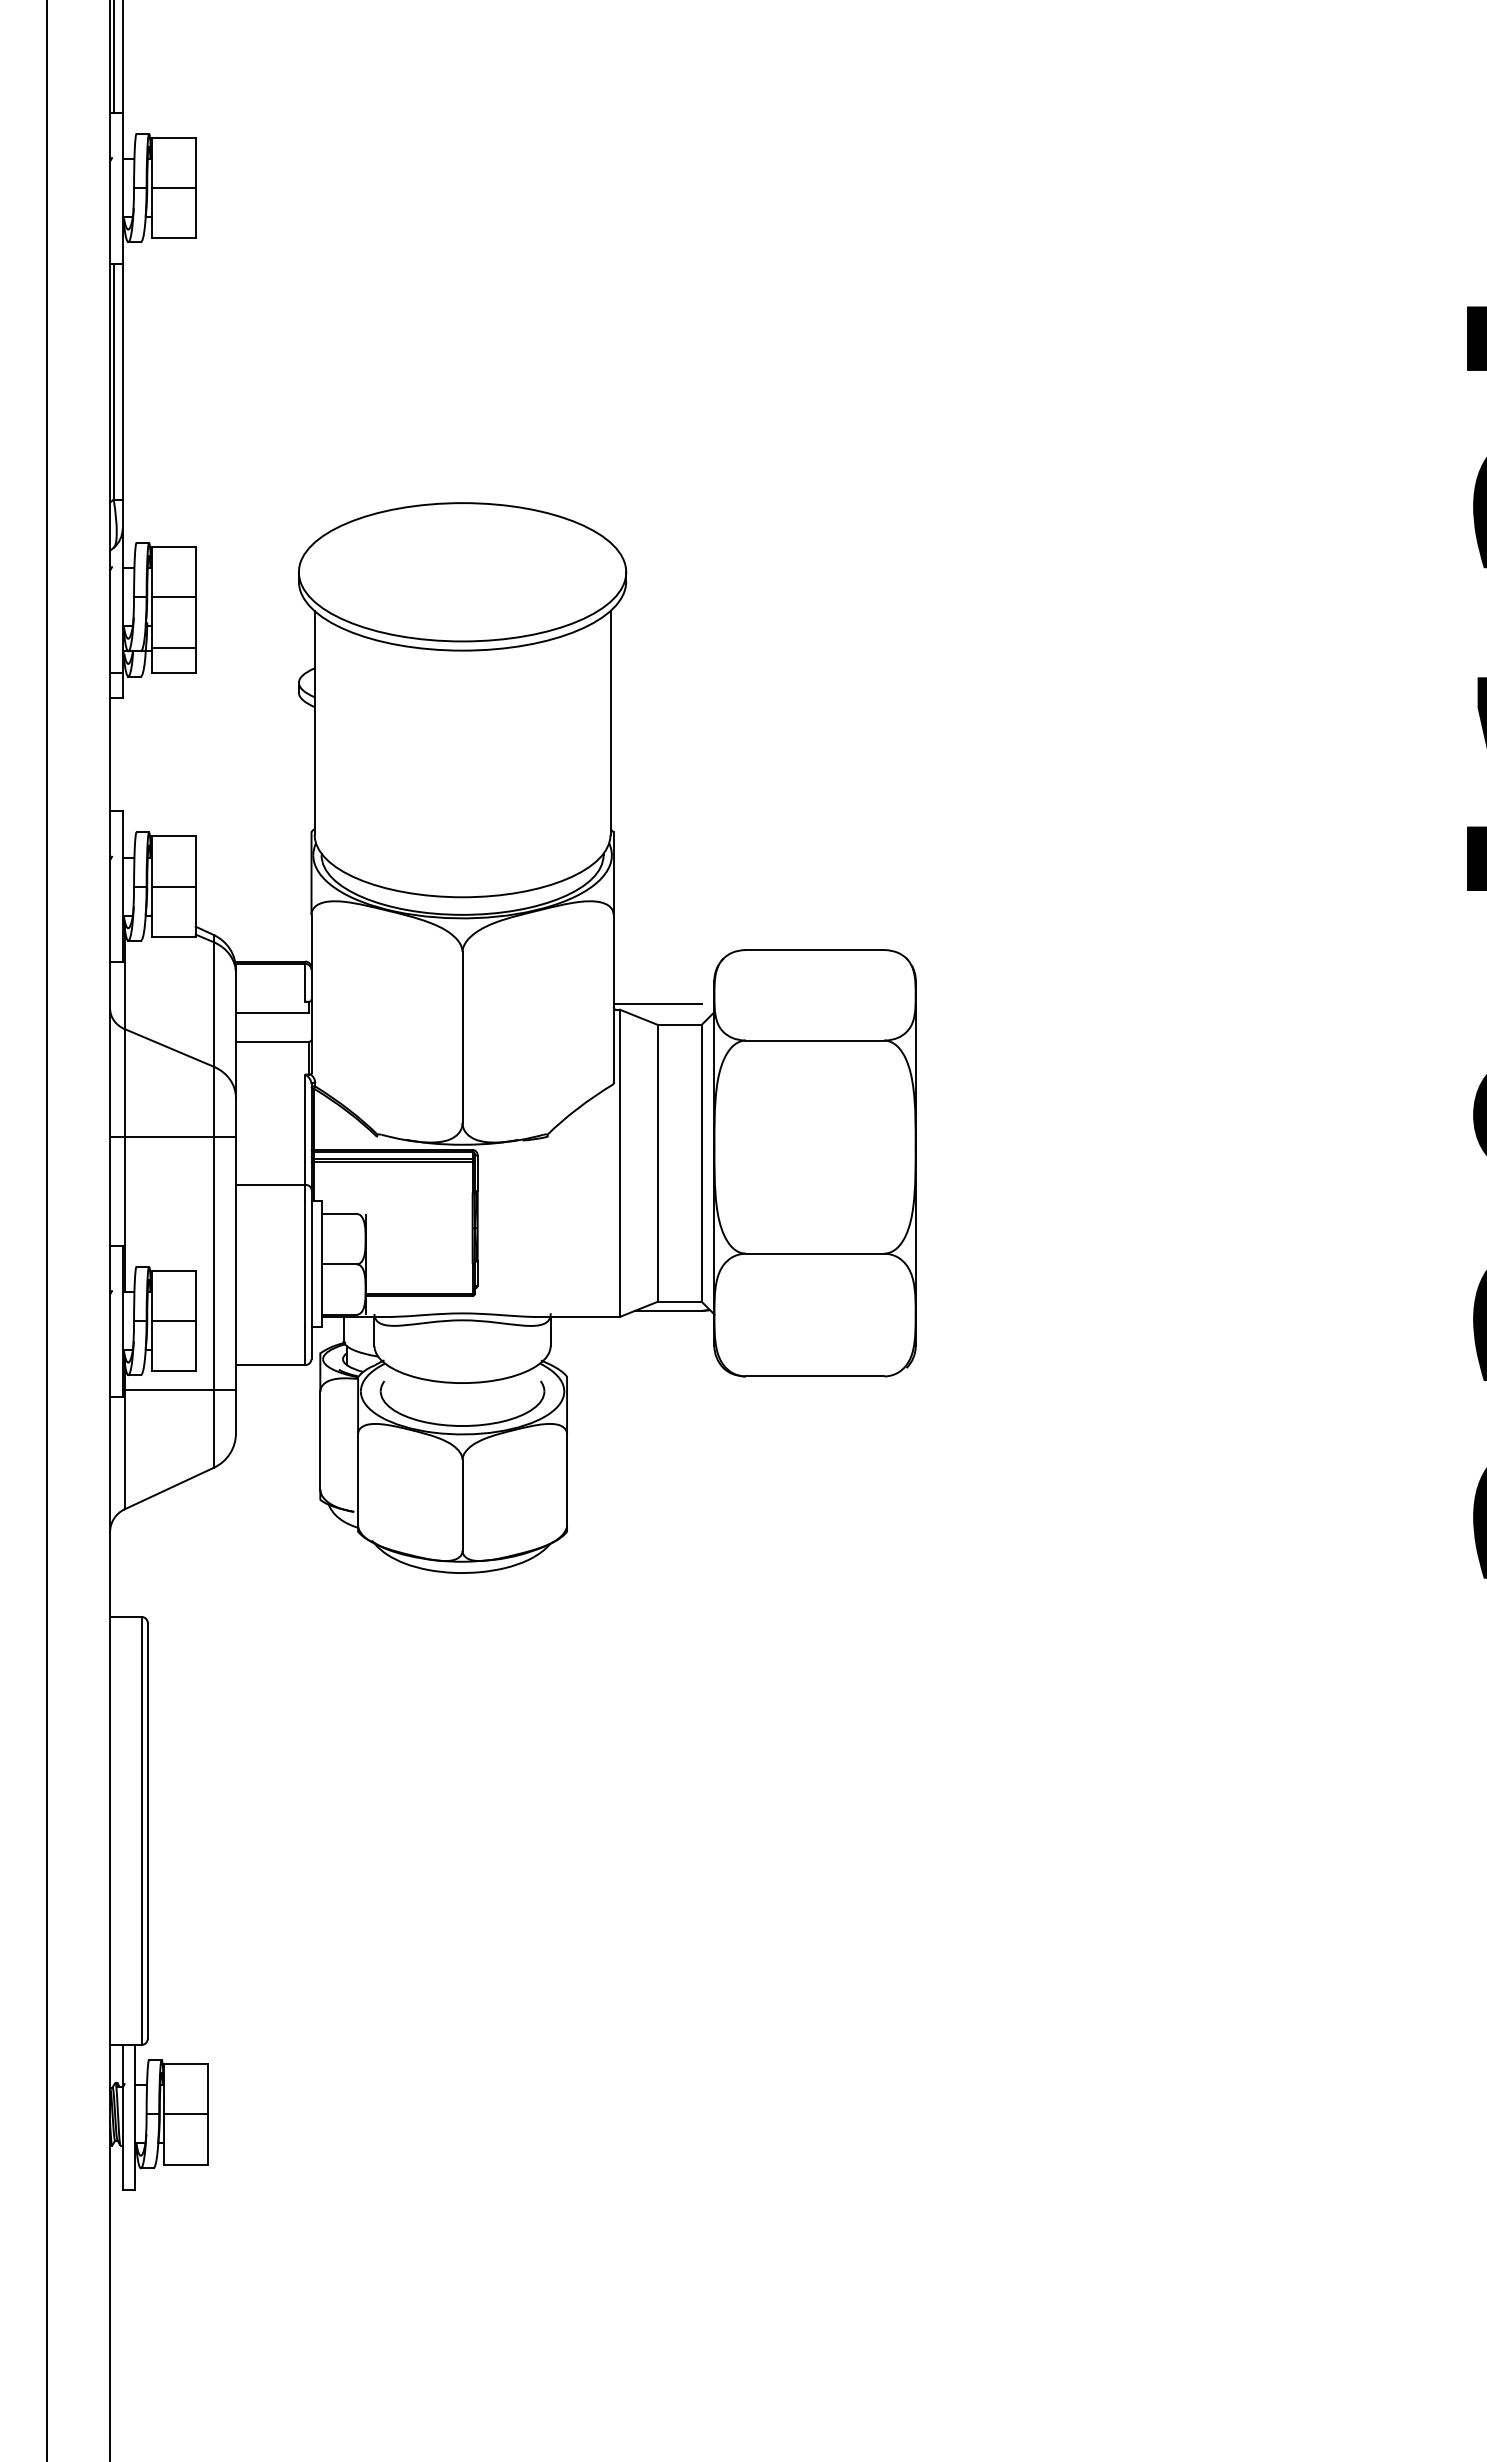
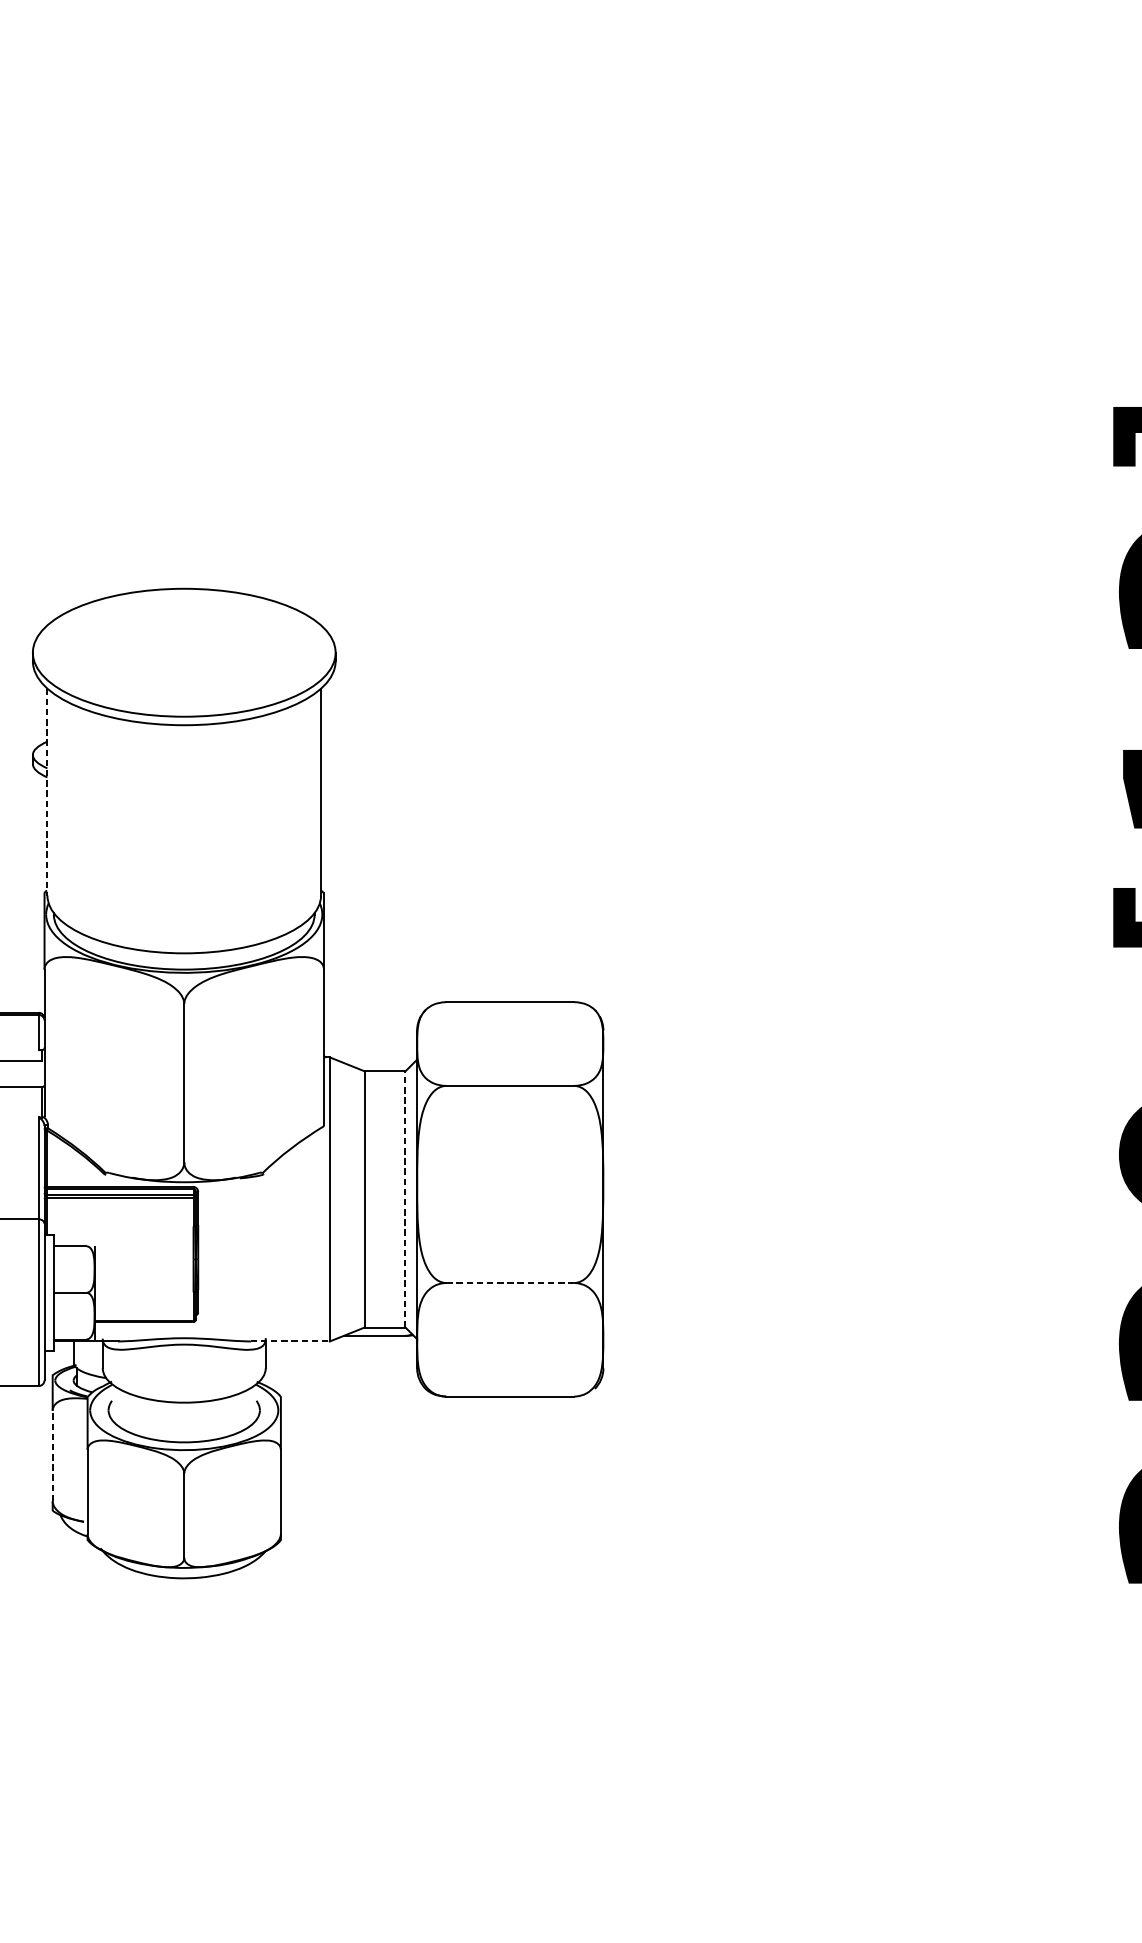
line: (314, 722) -> (47, 791), solid -> dashed
line: (657, 1003) -> (364, 1051), removed
line: (701, 1162) -> (405, 1198), solid -> dashed
line: (815, 1253) -> (510, 1282), solid -> dashed
line: (577, 1316) -> (290, 1341), solid -> dashed
line: (320, 1440) -> (52, 1455), solid -> dashed

